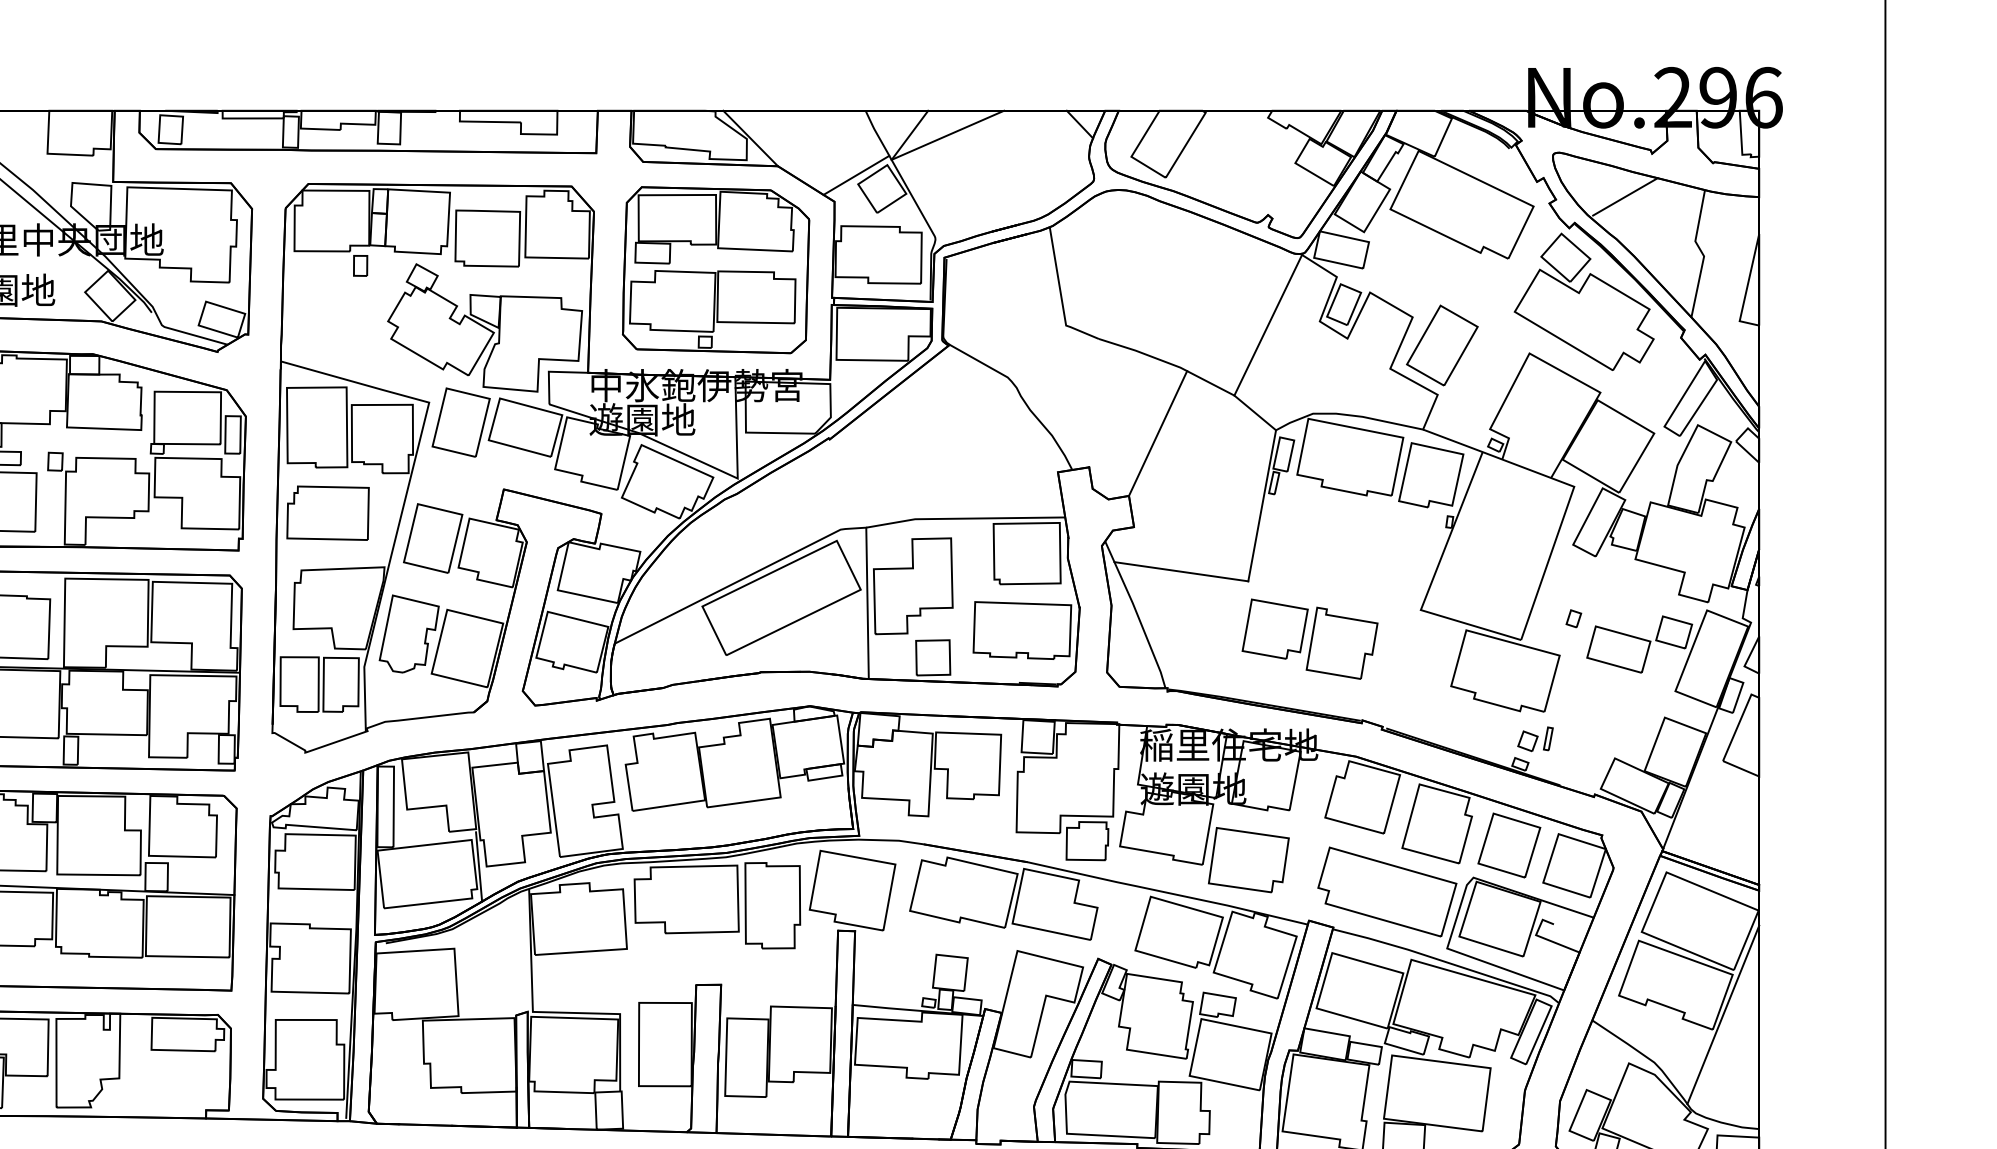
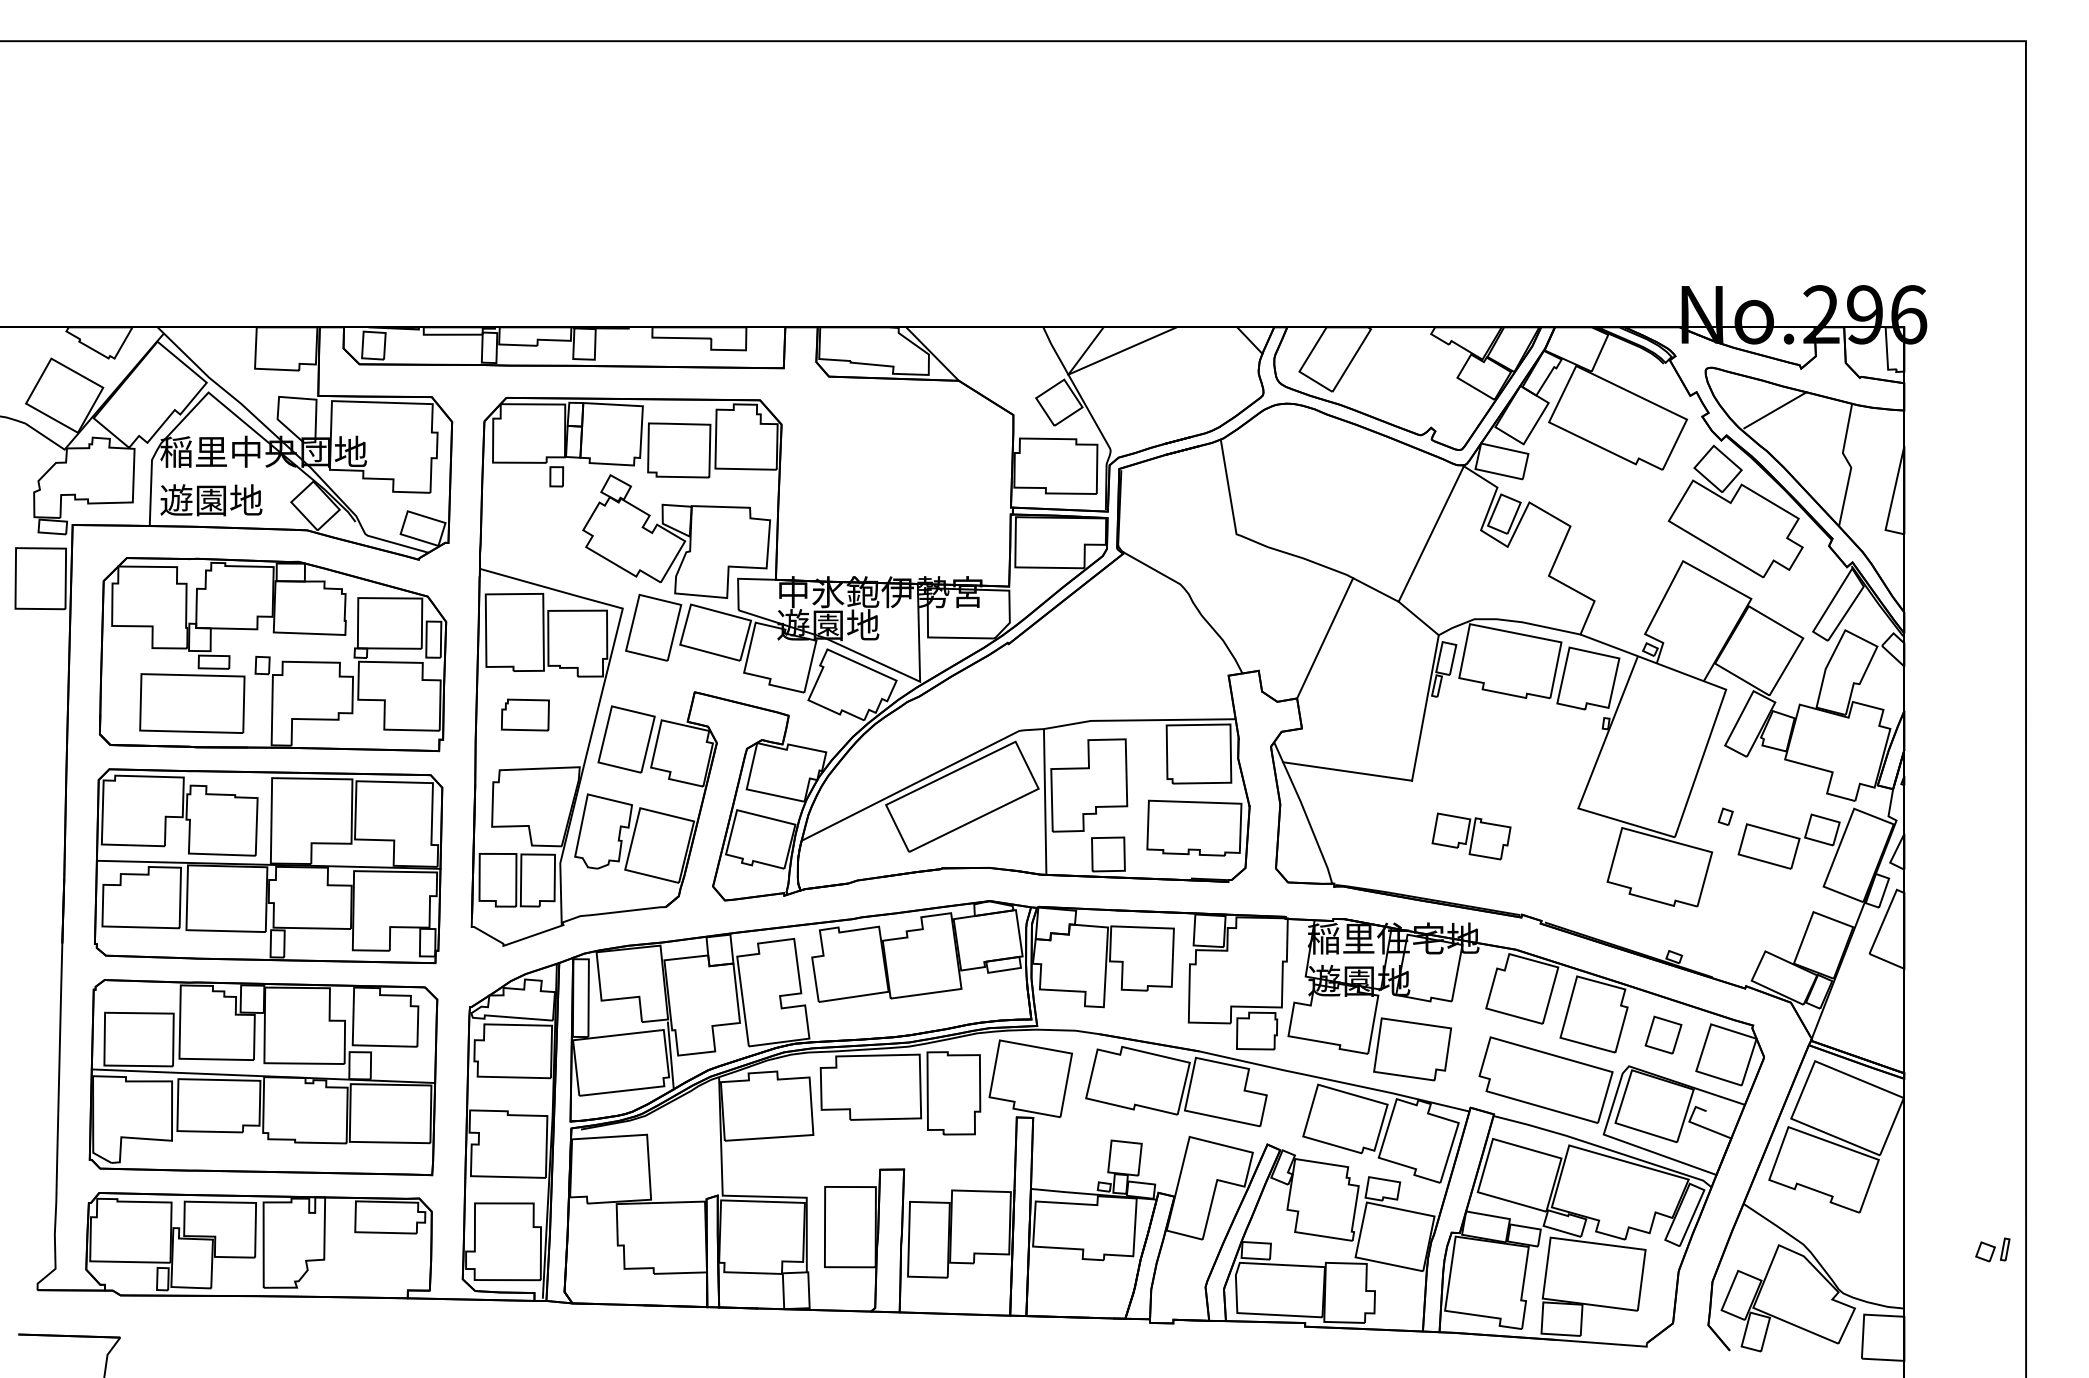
line: (856, 175) -> (1034, 389), removed
part: (715, 269) -> (898, 480), removed
part: (1442, 345) -> (1599, 553), removed
part: (328, 512) -> (525, 714), size x0.6
part: (1309, 639) -> (1471, 836), size x0.6
part: (1535, 738) -> (1992, 1249), moved
part: (1509, 844) -> (1663, 1034), size x0.6
line: (1723, 1014) -> (1869, 1198), removed

